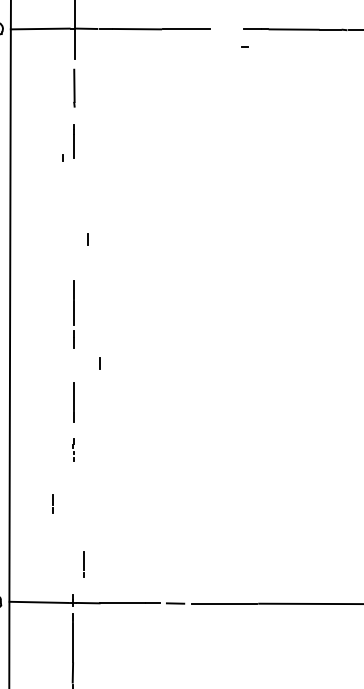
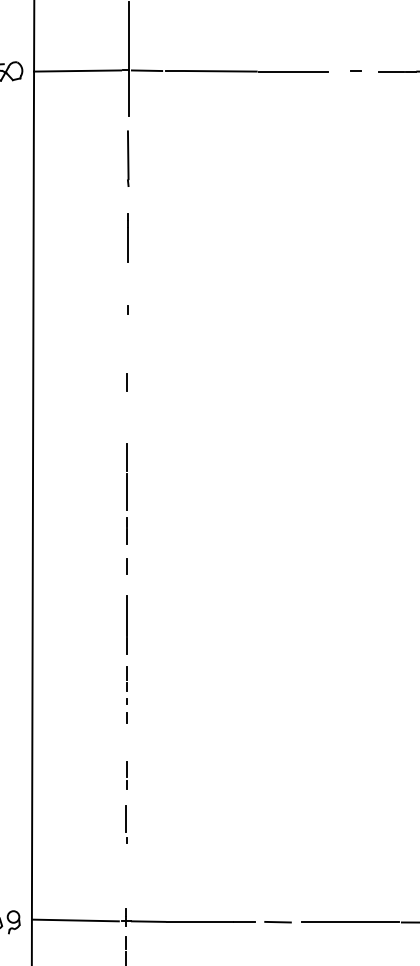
line: (244, 46) -> (355, 70), moved
line: (62, 157) -> (126, 308), moved
line: (87, 239) -> (126, 382), moved
line: (99, 363) -> (126, 566), moved
part: (73, 449) -> (126, 693), size x1.67
line: (52, 503) -> (125, 773), moved
line: (83, 564) -> (125, 824), moved

